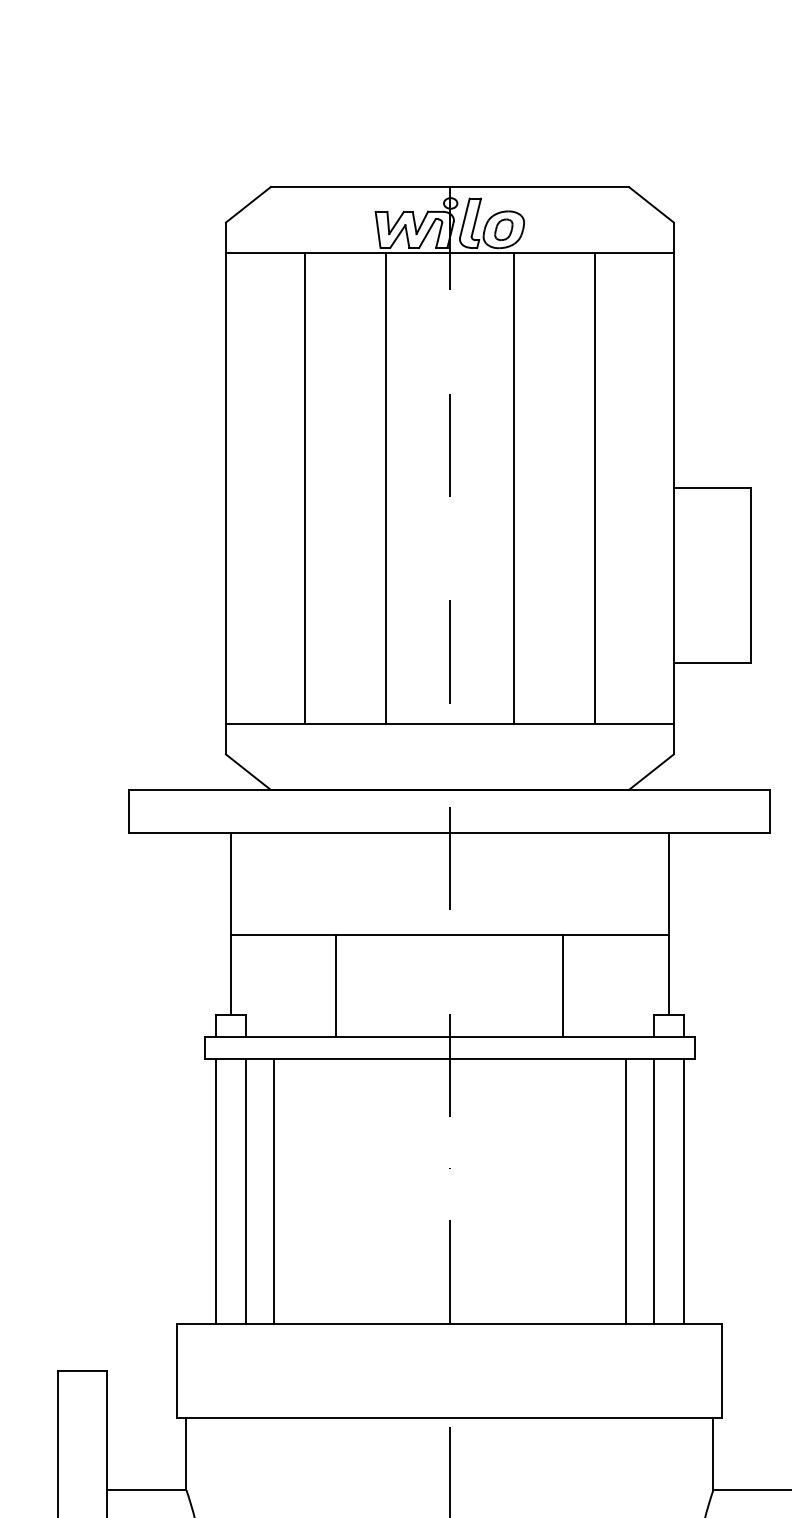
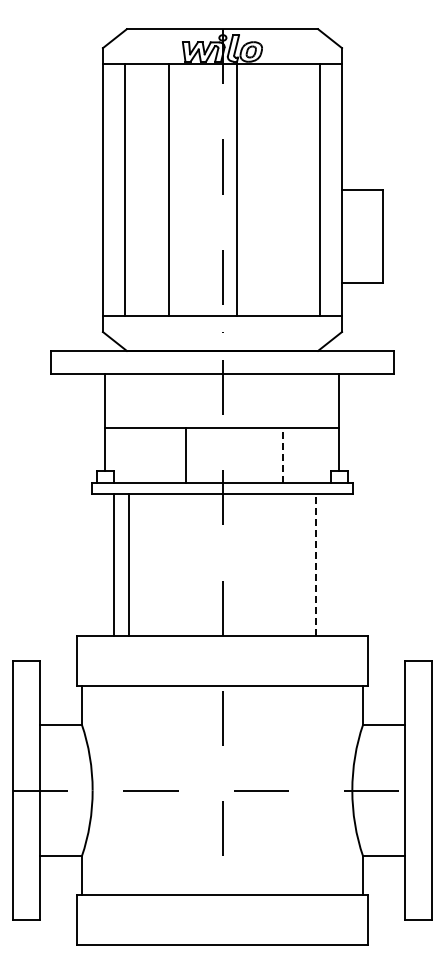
line: (305, 487) -> (125, 189), moved
line: (386, 487) -> (168, 189), moved
line: (513, 487) -> (236, 189), moved
line: (594, 487) -> (319, 189), moved
line: (335, 985) -> (185, 455), moved
line: (562, 985) -> (282, 455), solid -> dashed
line: (215, 1191) -> (97, 565), removed
line: (626, 1191) -> (316, 565), solid -> dashed
line: (654, 1191) -> (331, 565), removed
line: (684, 1191) -> (347, 565), removed

